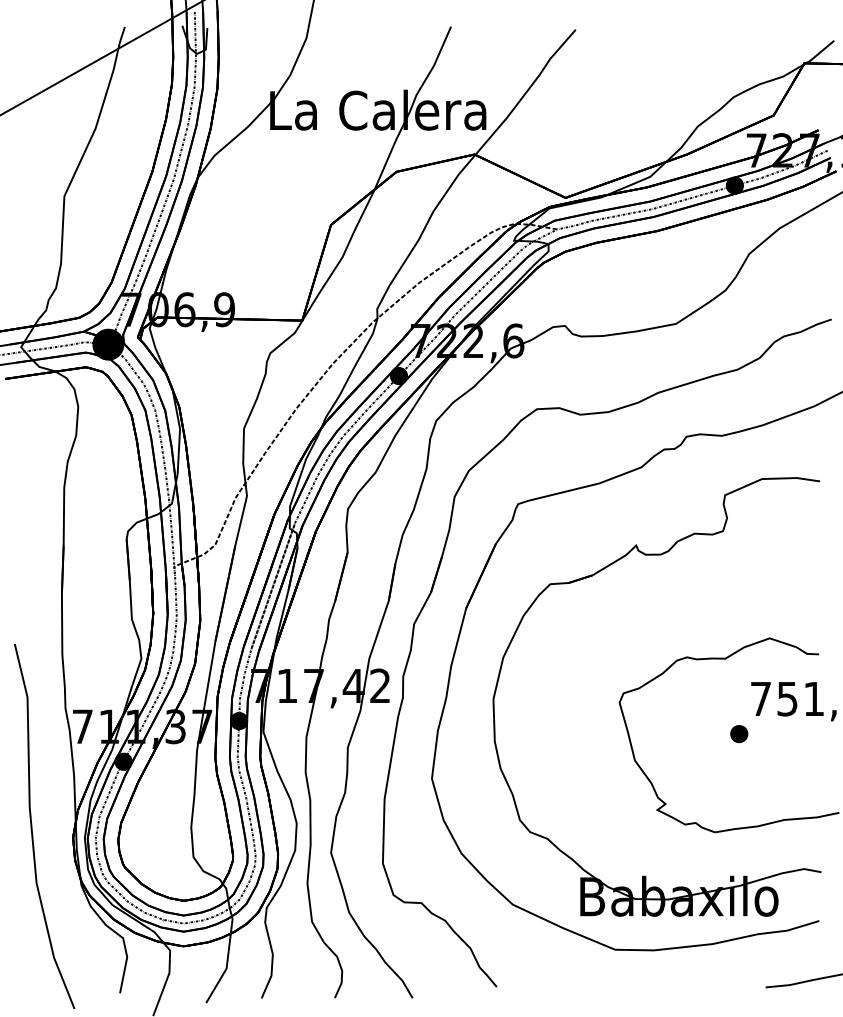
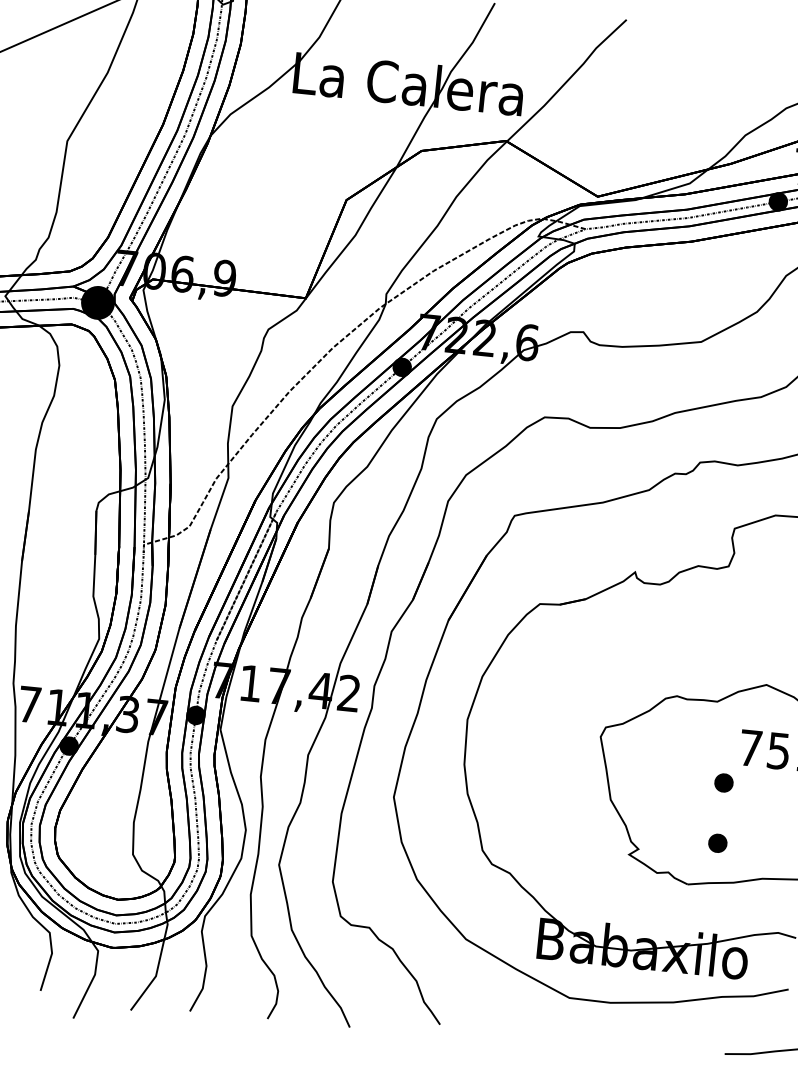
part: (739, 790) -> (718, 842), added

